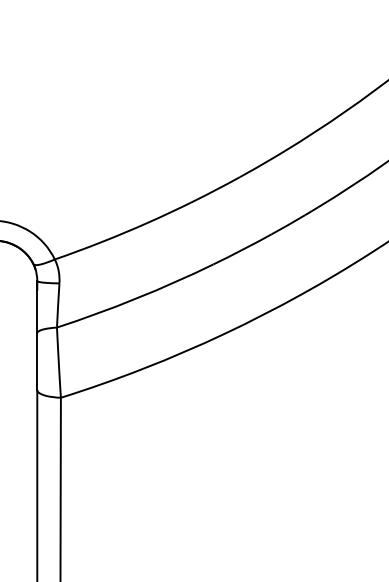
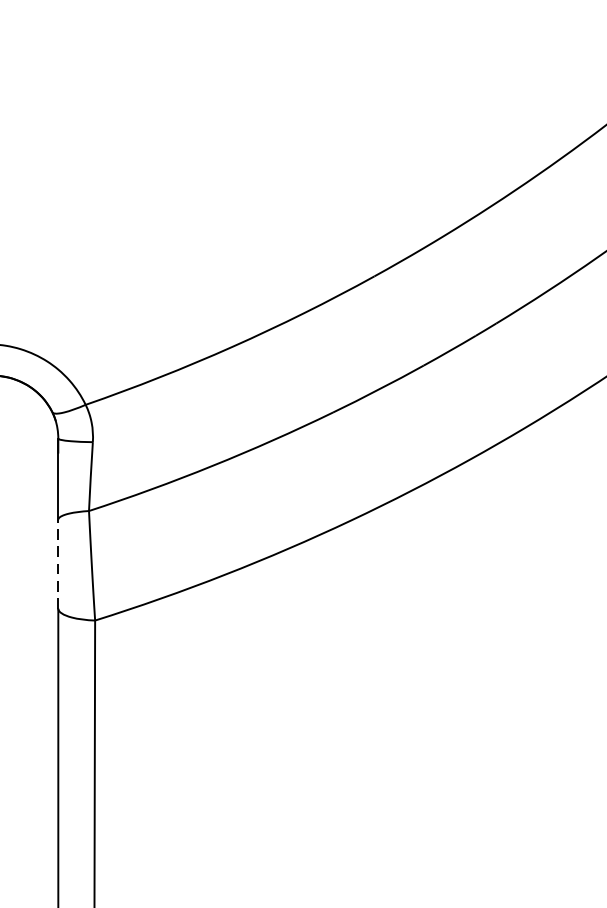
line: (37, 361) -> (58, 563), solid -> dashed

